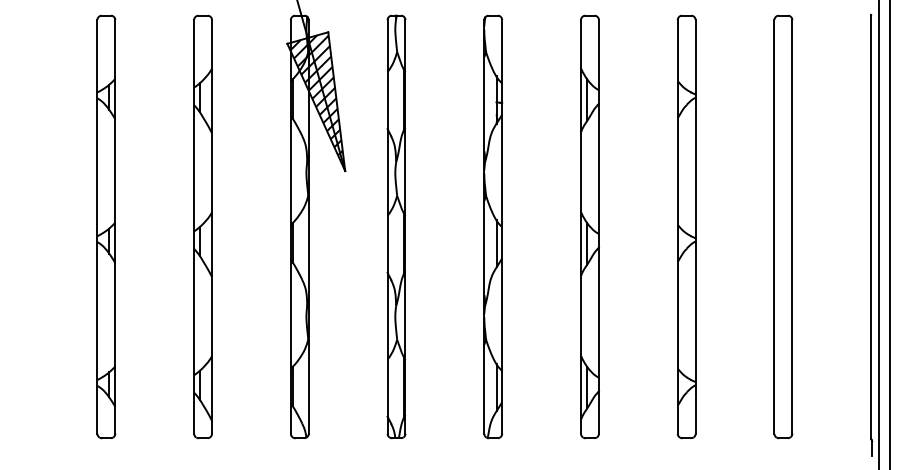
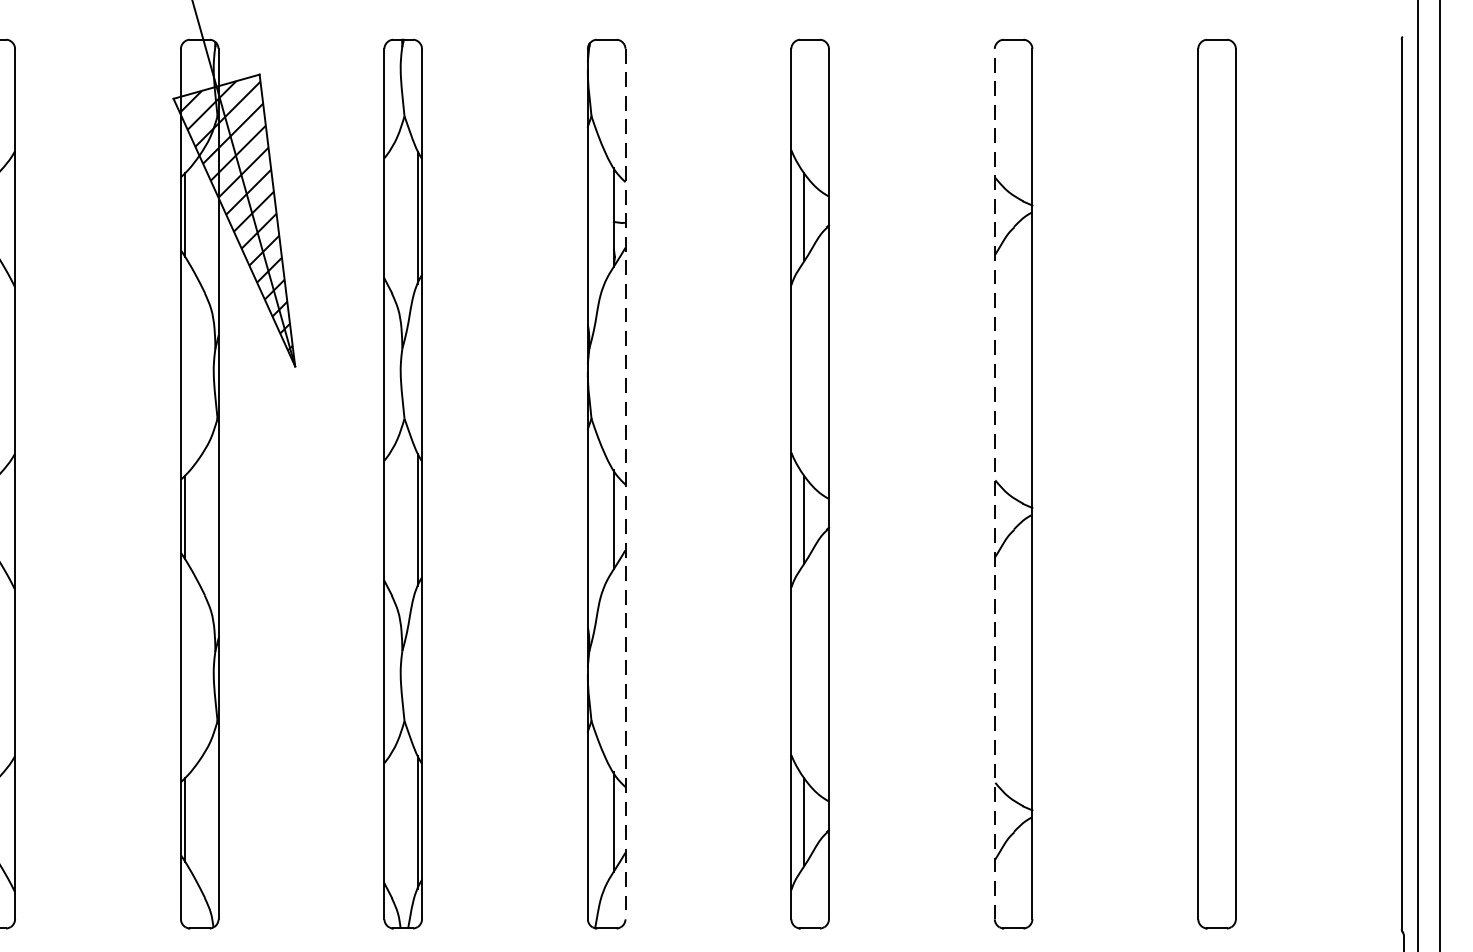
line: (502, 226) -> (626, 483), solid -> dashed
line: (677, 226) -> (994, 483), solid -> dashed

